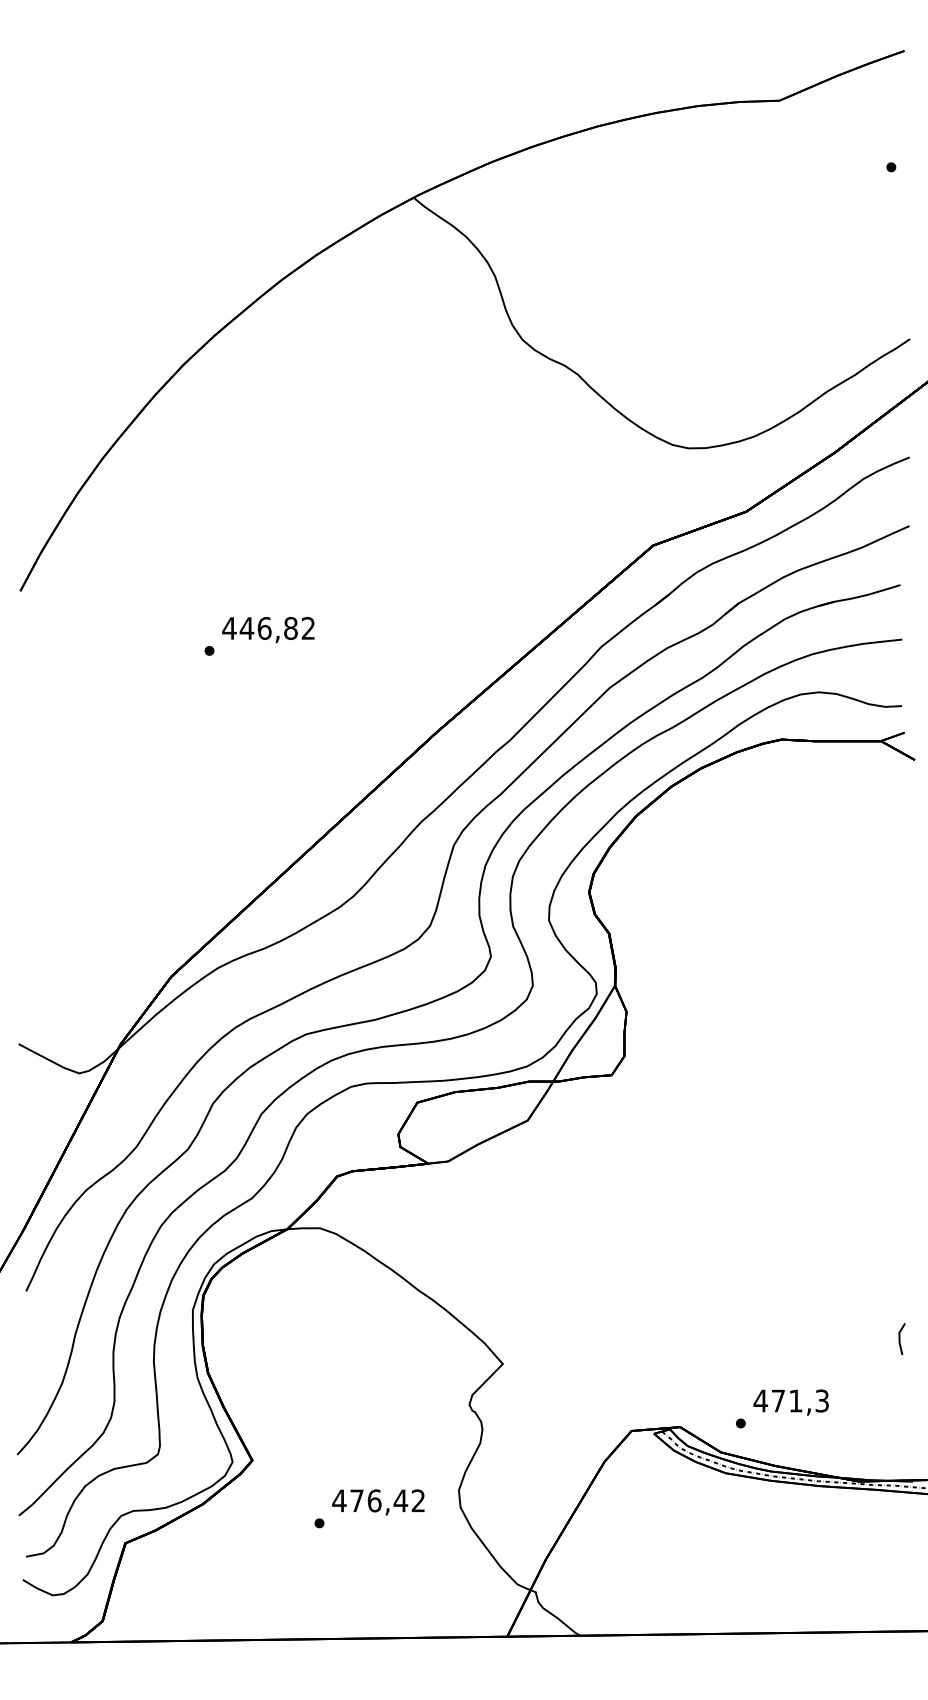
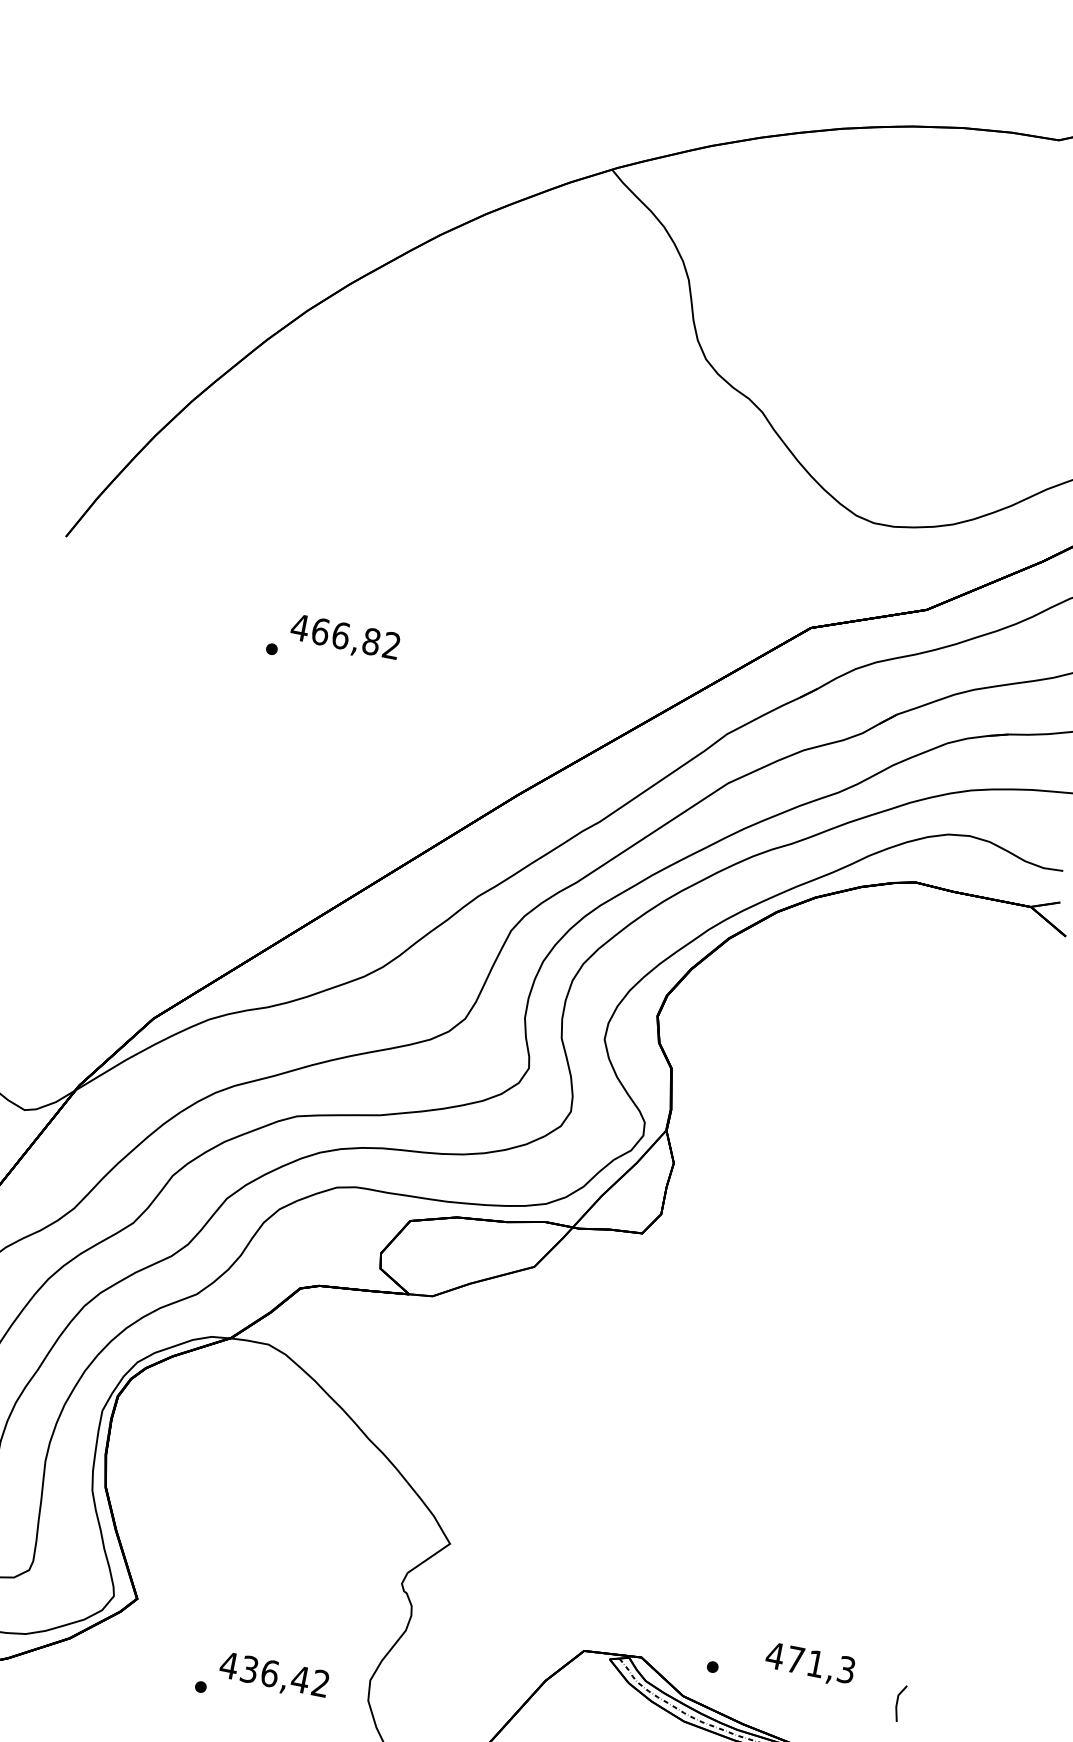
text: (246, 628) -> (319, 631), 446,82 -> 466,82
line: (900, 1339) -> (898, 1703), moved
text: (790, 1402) -> (809, 1664), moved
text: (356, 1500) -> (249, 1668), 476,42 -> 436,42

